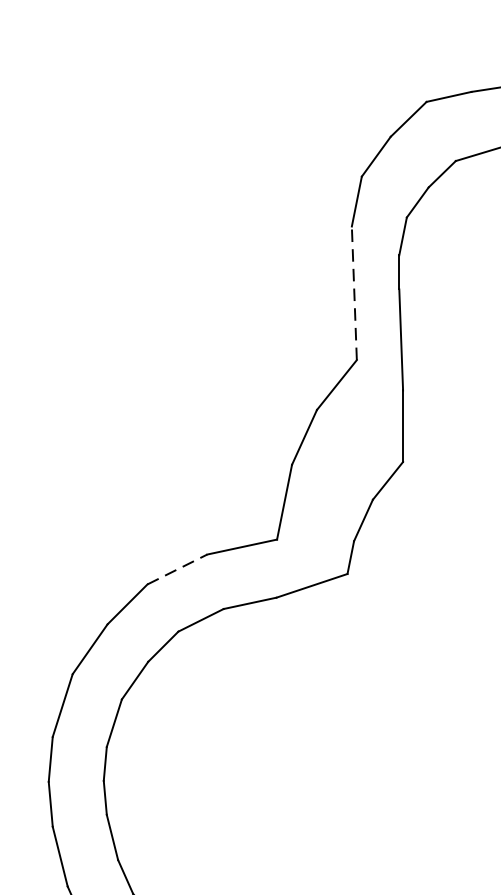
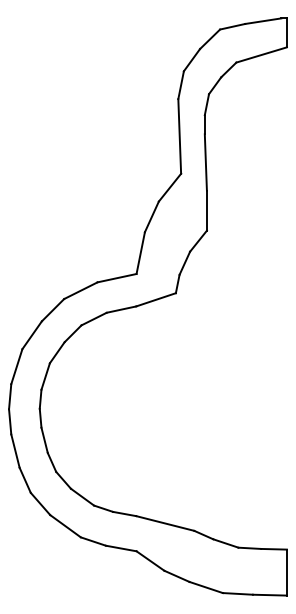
line: (353, 291) -> (179, 135), dashed -> solid
line: (176, 569) -> (80, 290), dashed -> solid

